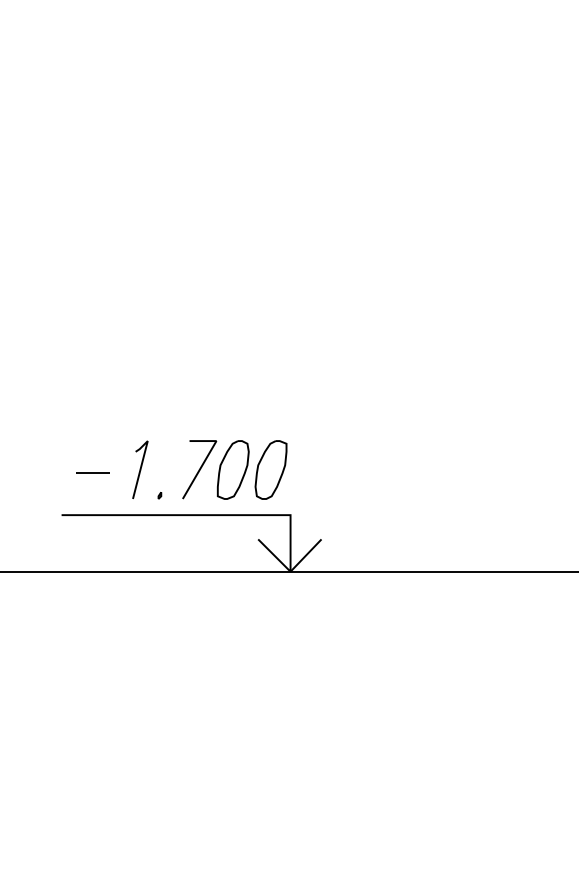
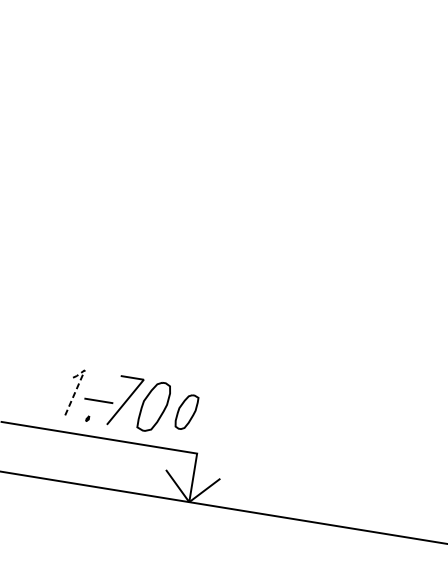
line: (142, 461) -> (77, 386), solid -> dashed
part: (270, 469) -> (186, 411), size x0.7
line: (92, 472) -> (98, 400), moved

